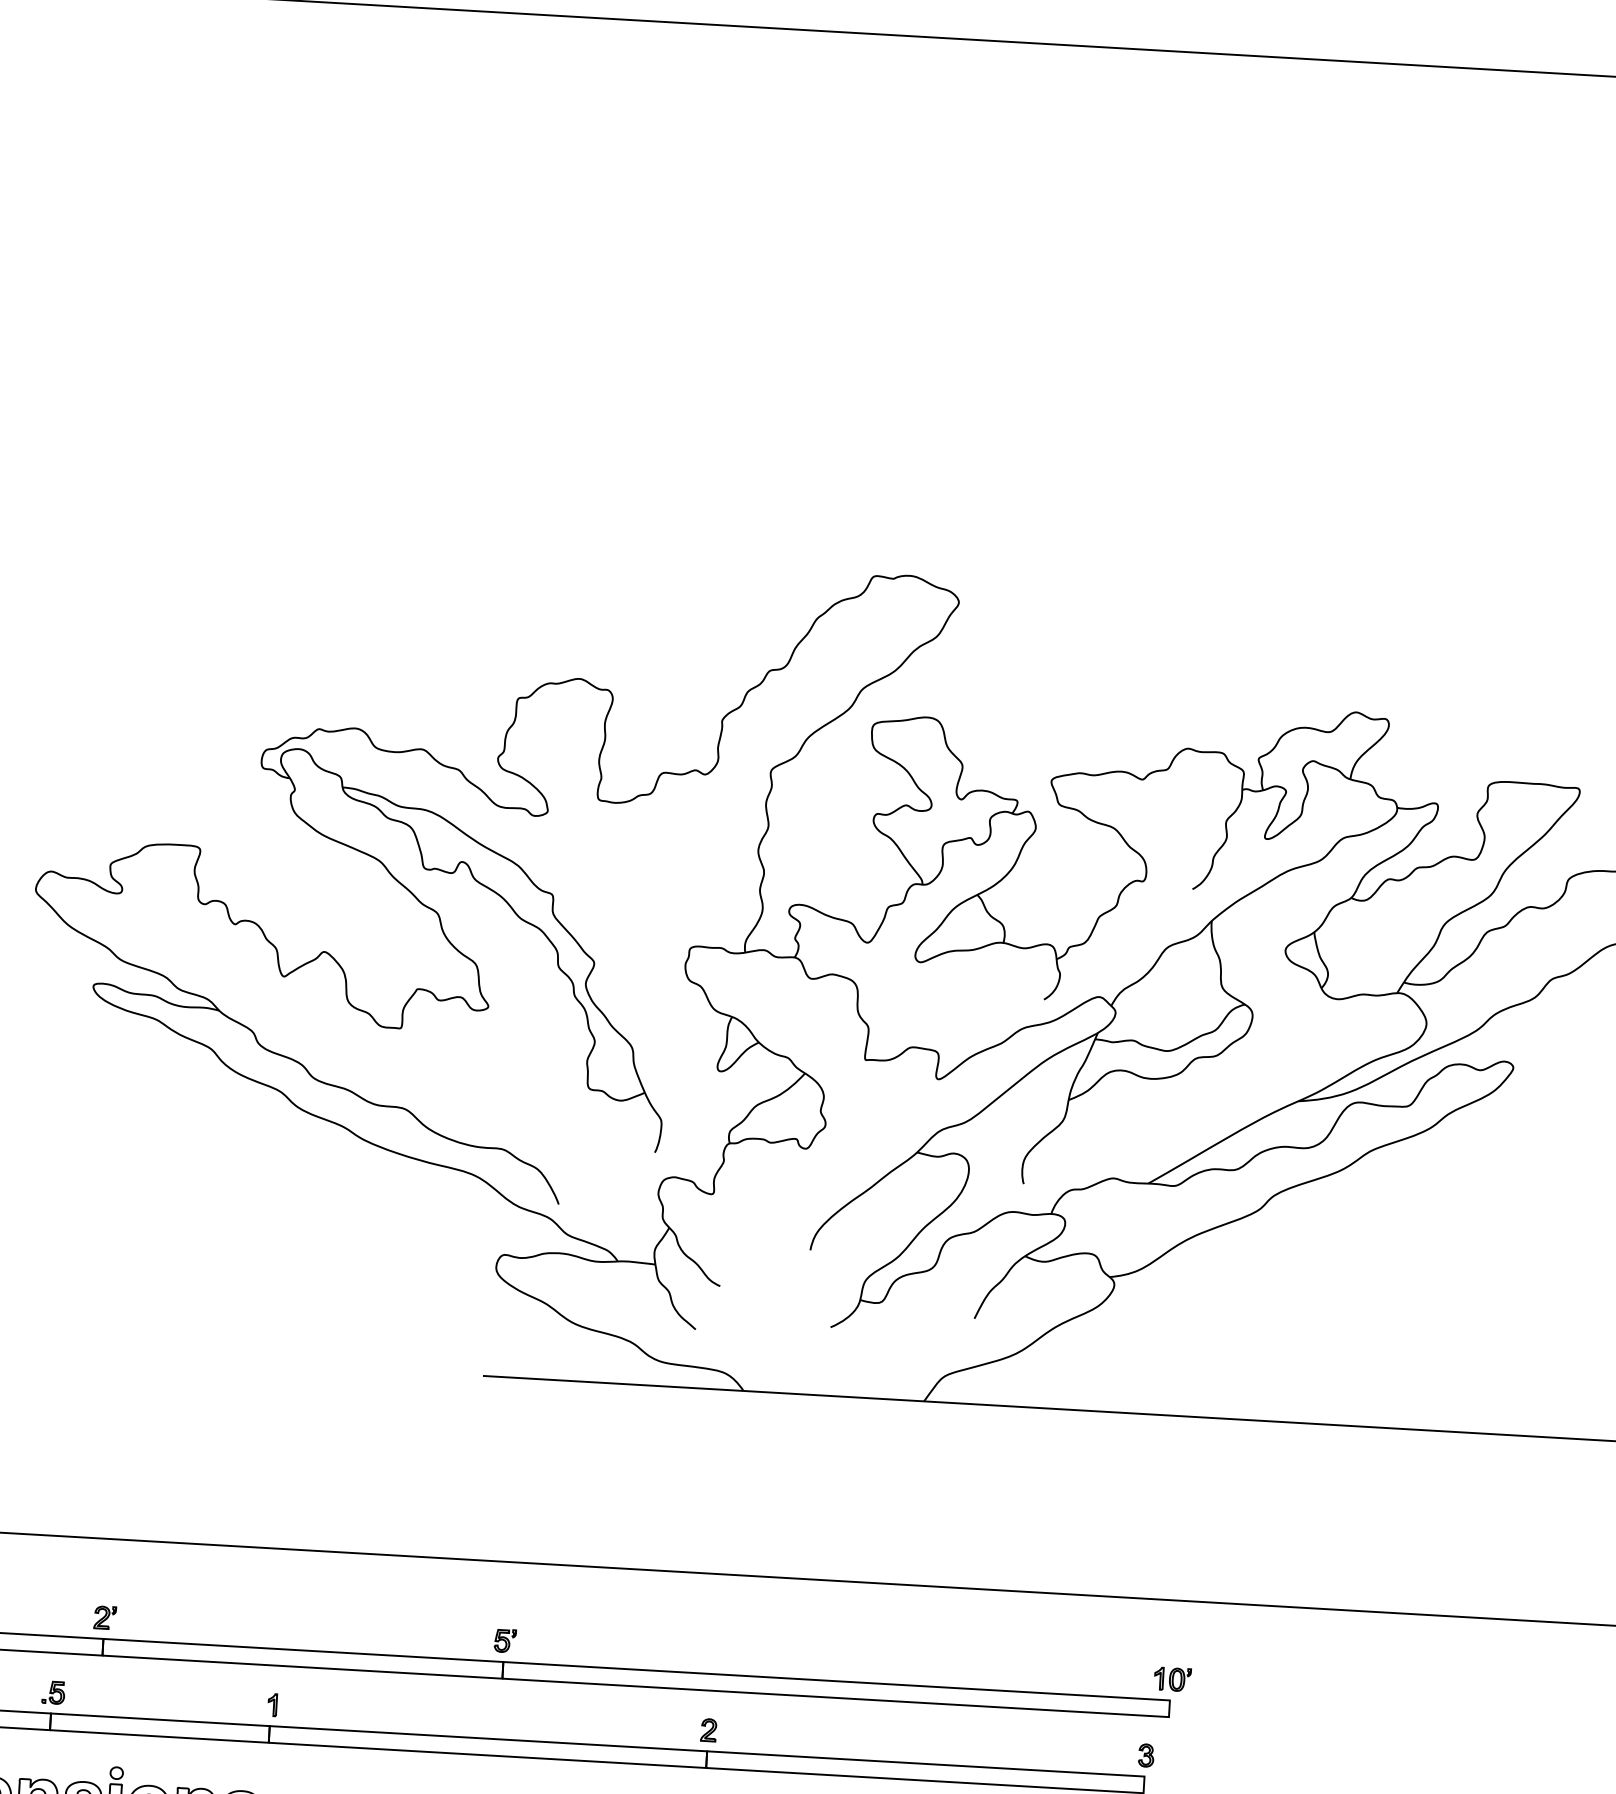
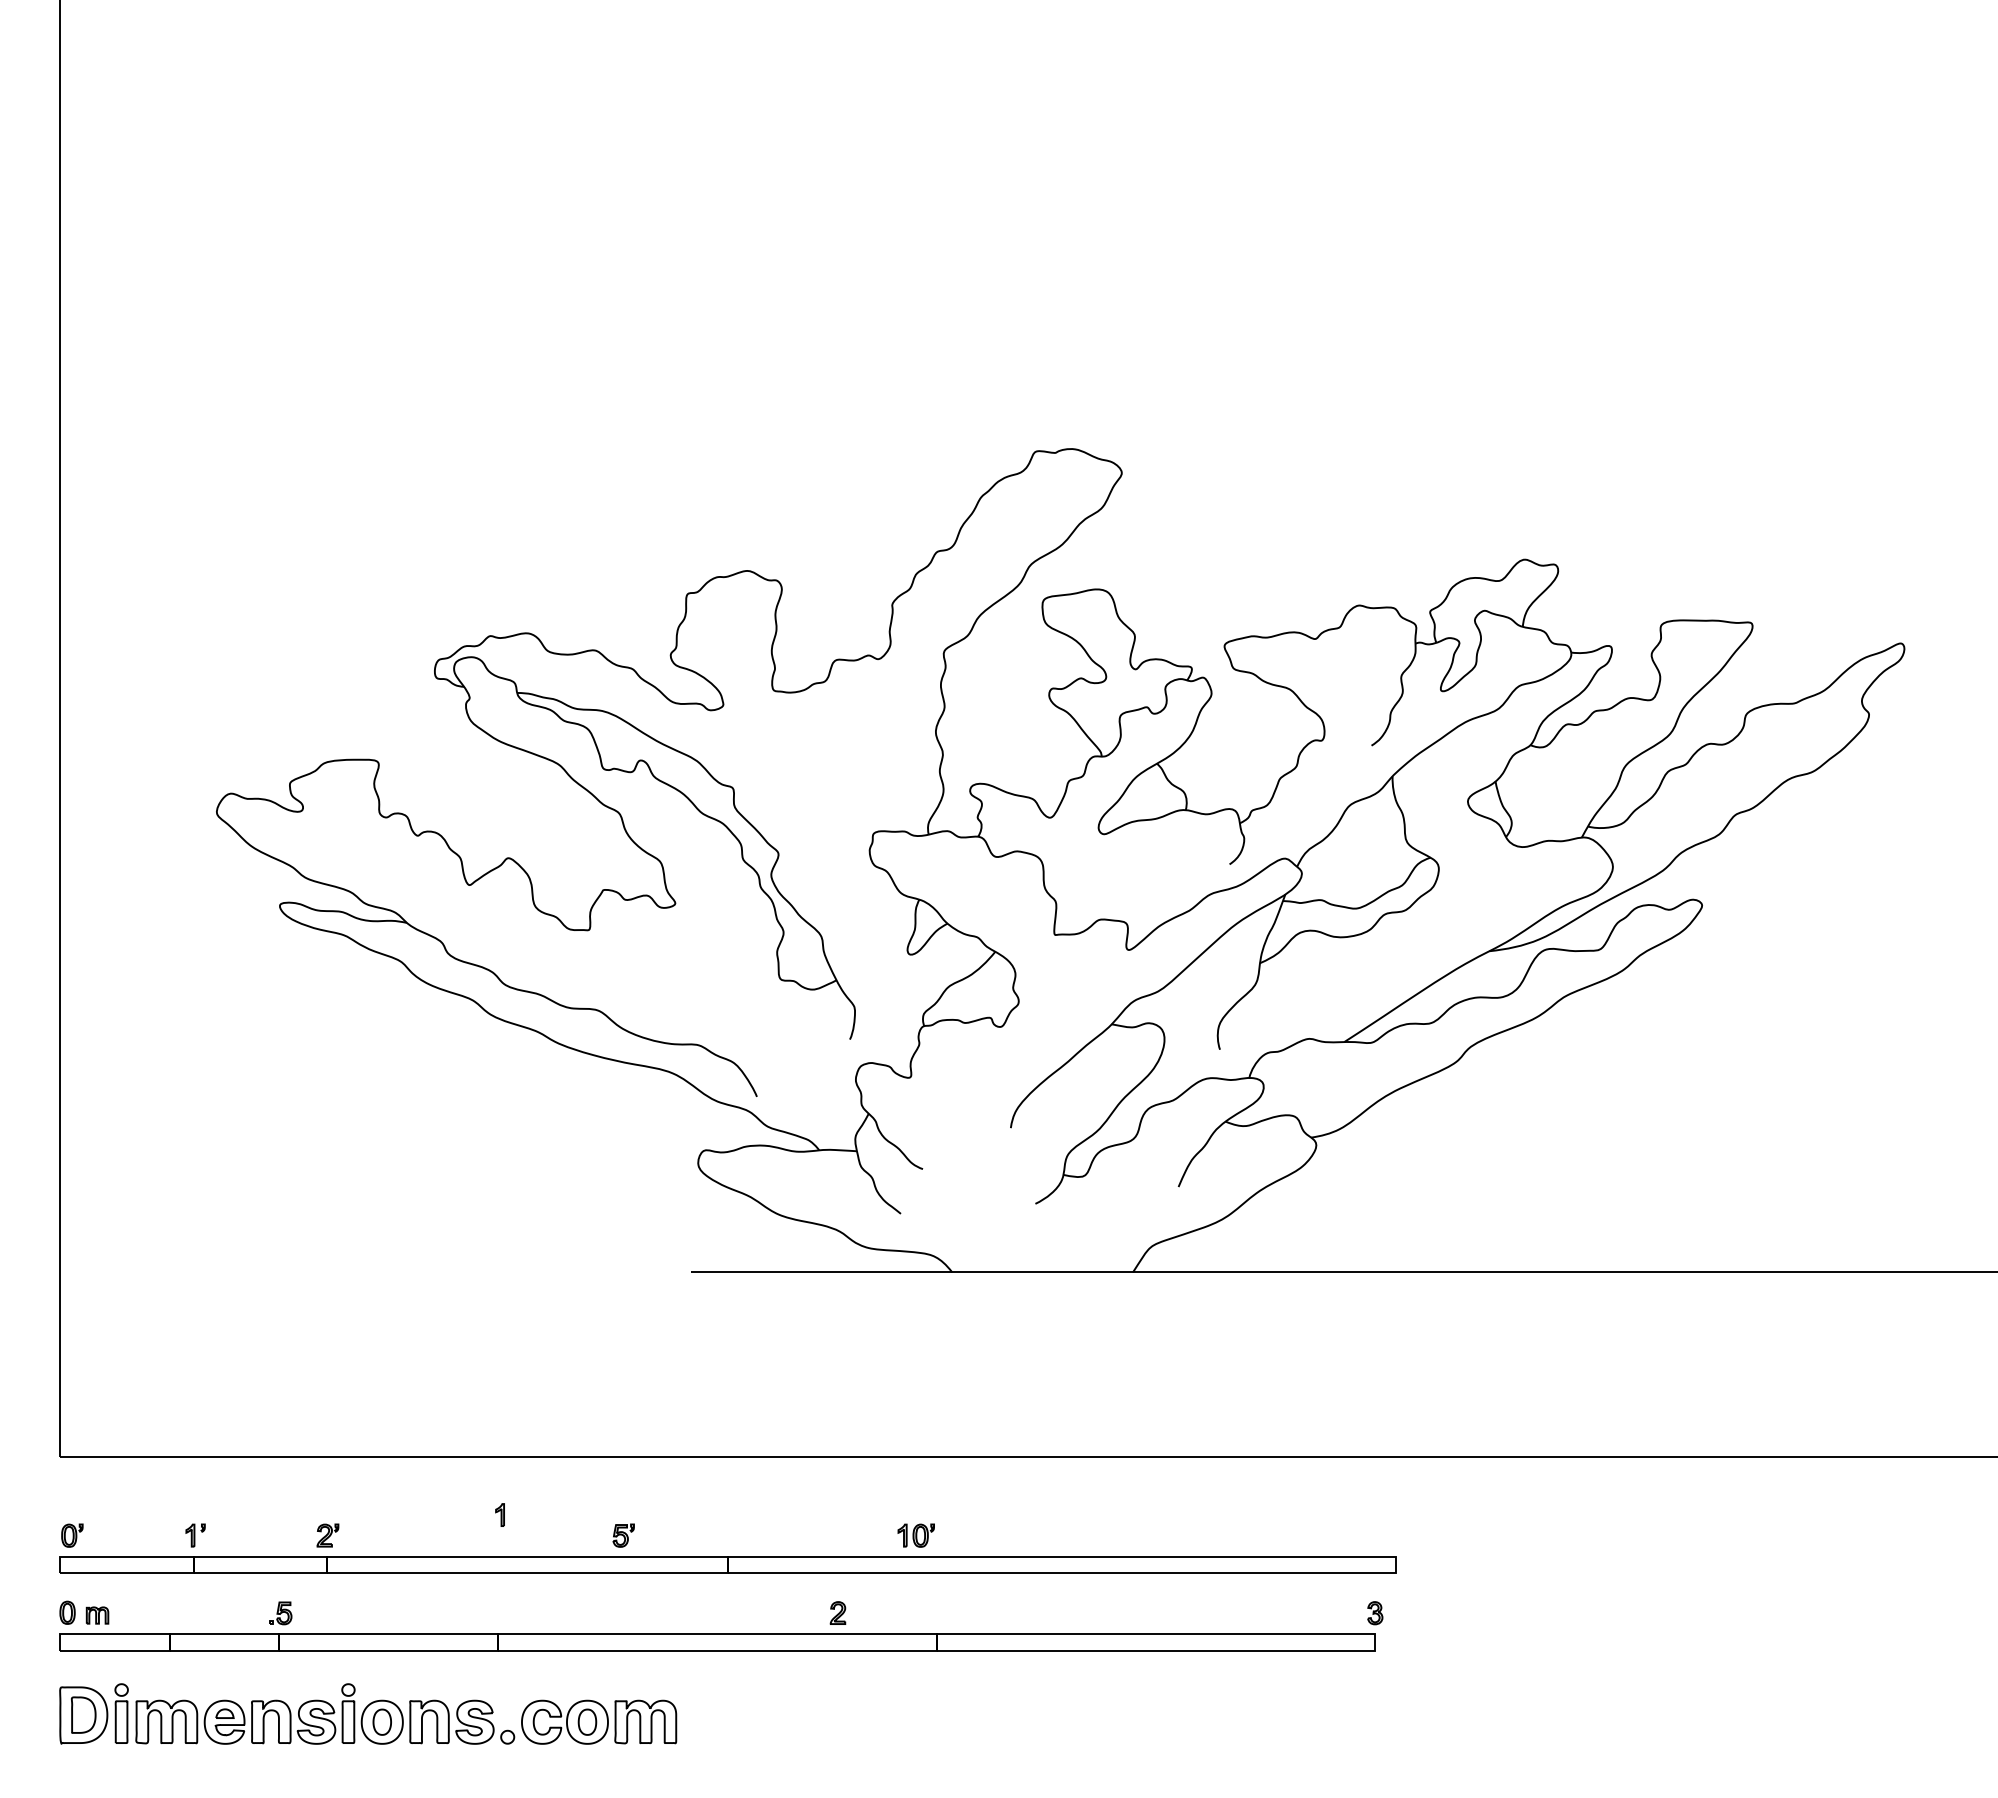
part: (505, 1640) -> (623, 1535), moved
part: (1171, 1679) -> (915, 1535), moved
part: (272, 1704) -> (499, 1514), moved
part: (708, 1729) -> (837, 1612), moved

